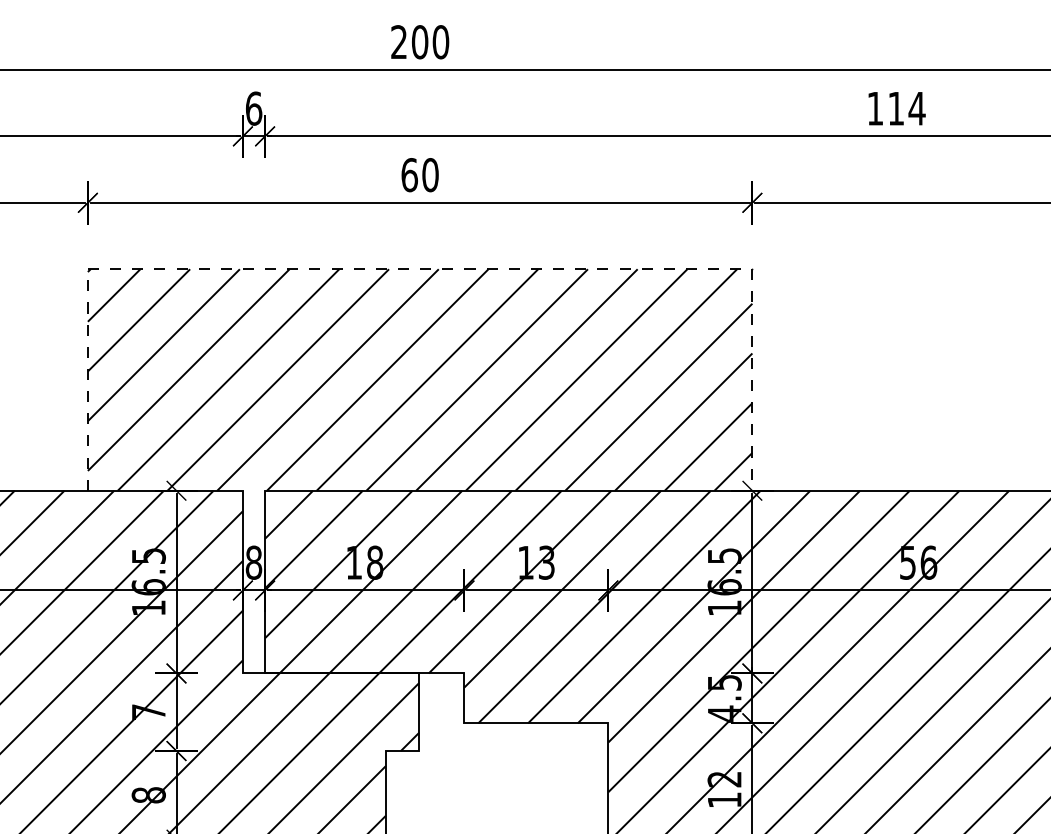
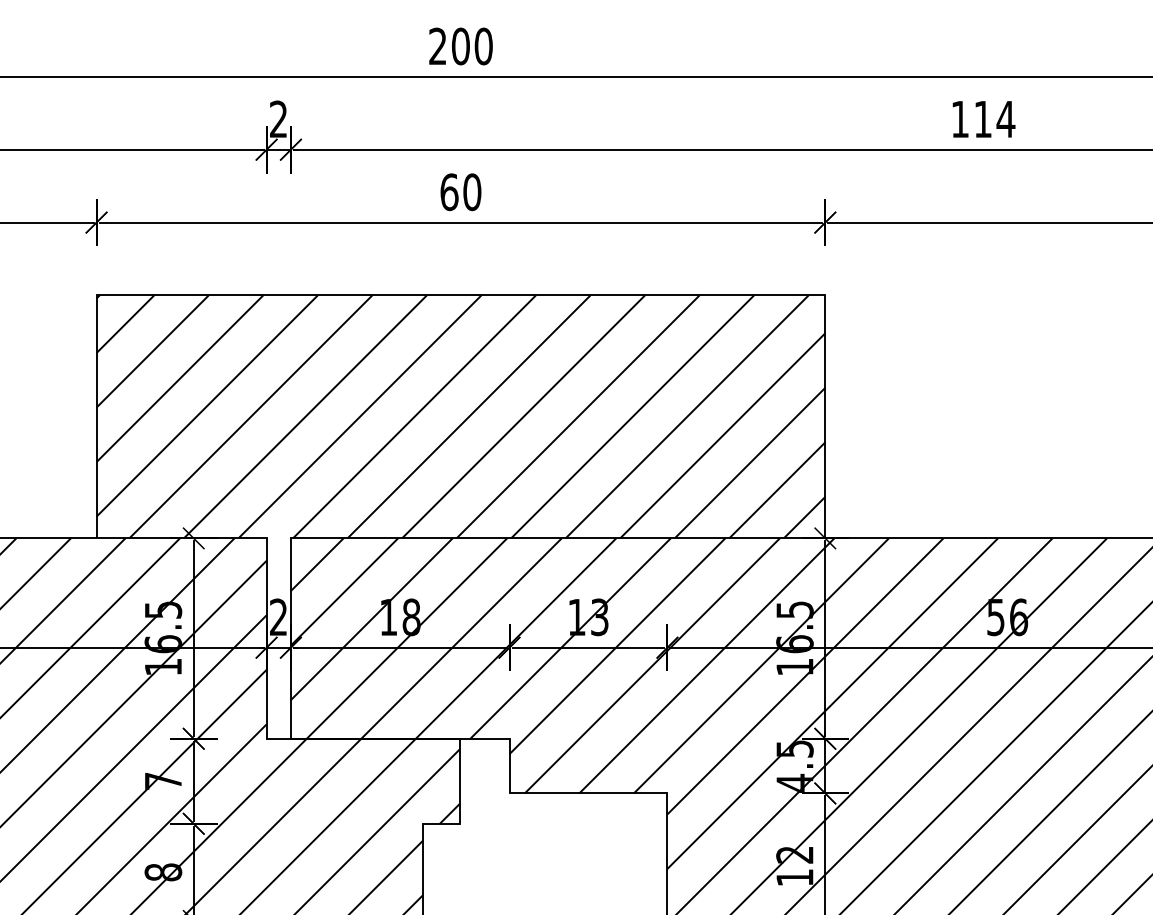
text: (254, 108) -> (279, 119), 6 -> 2
line: (420, 269) -> (461, 295), dashed -> solid
text: (253, 562) -> (278, 617), 8 -> 2

